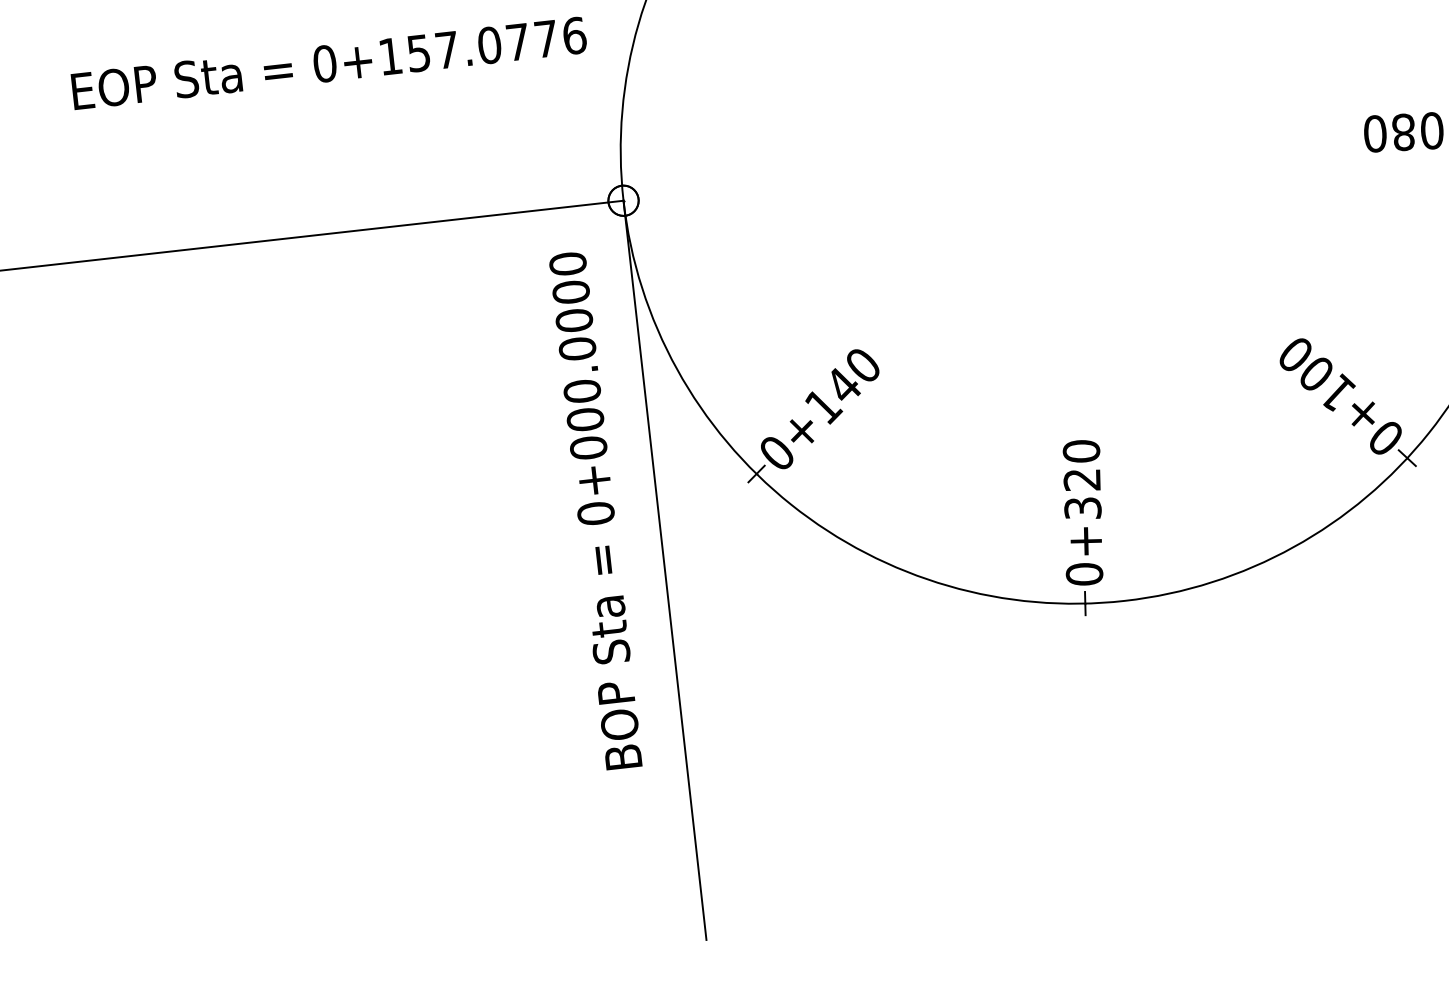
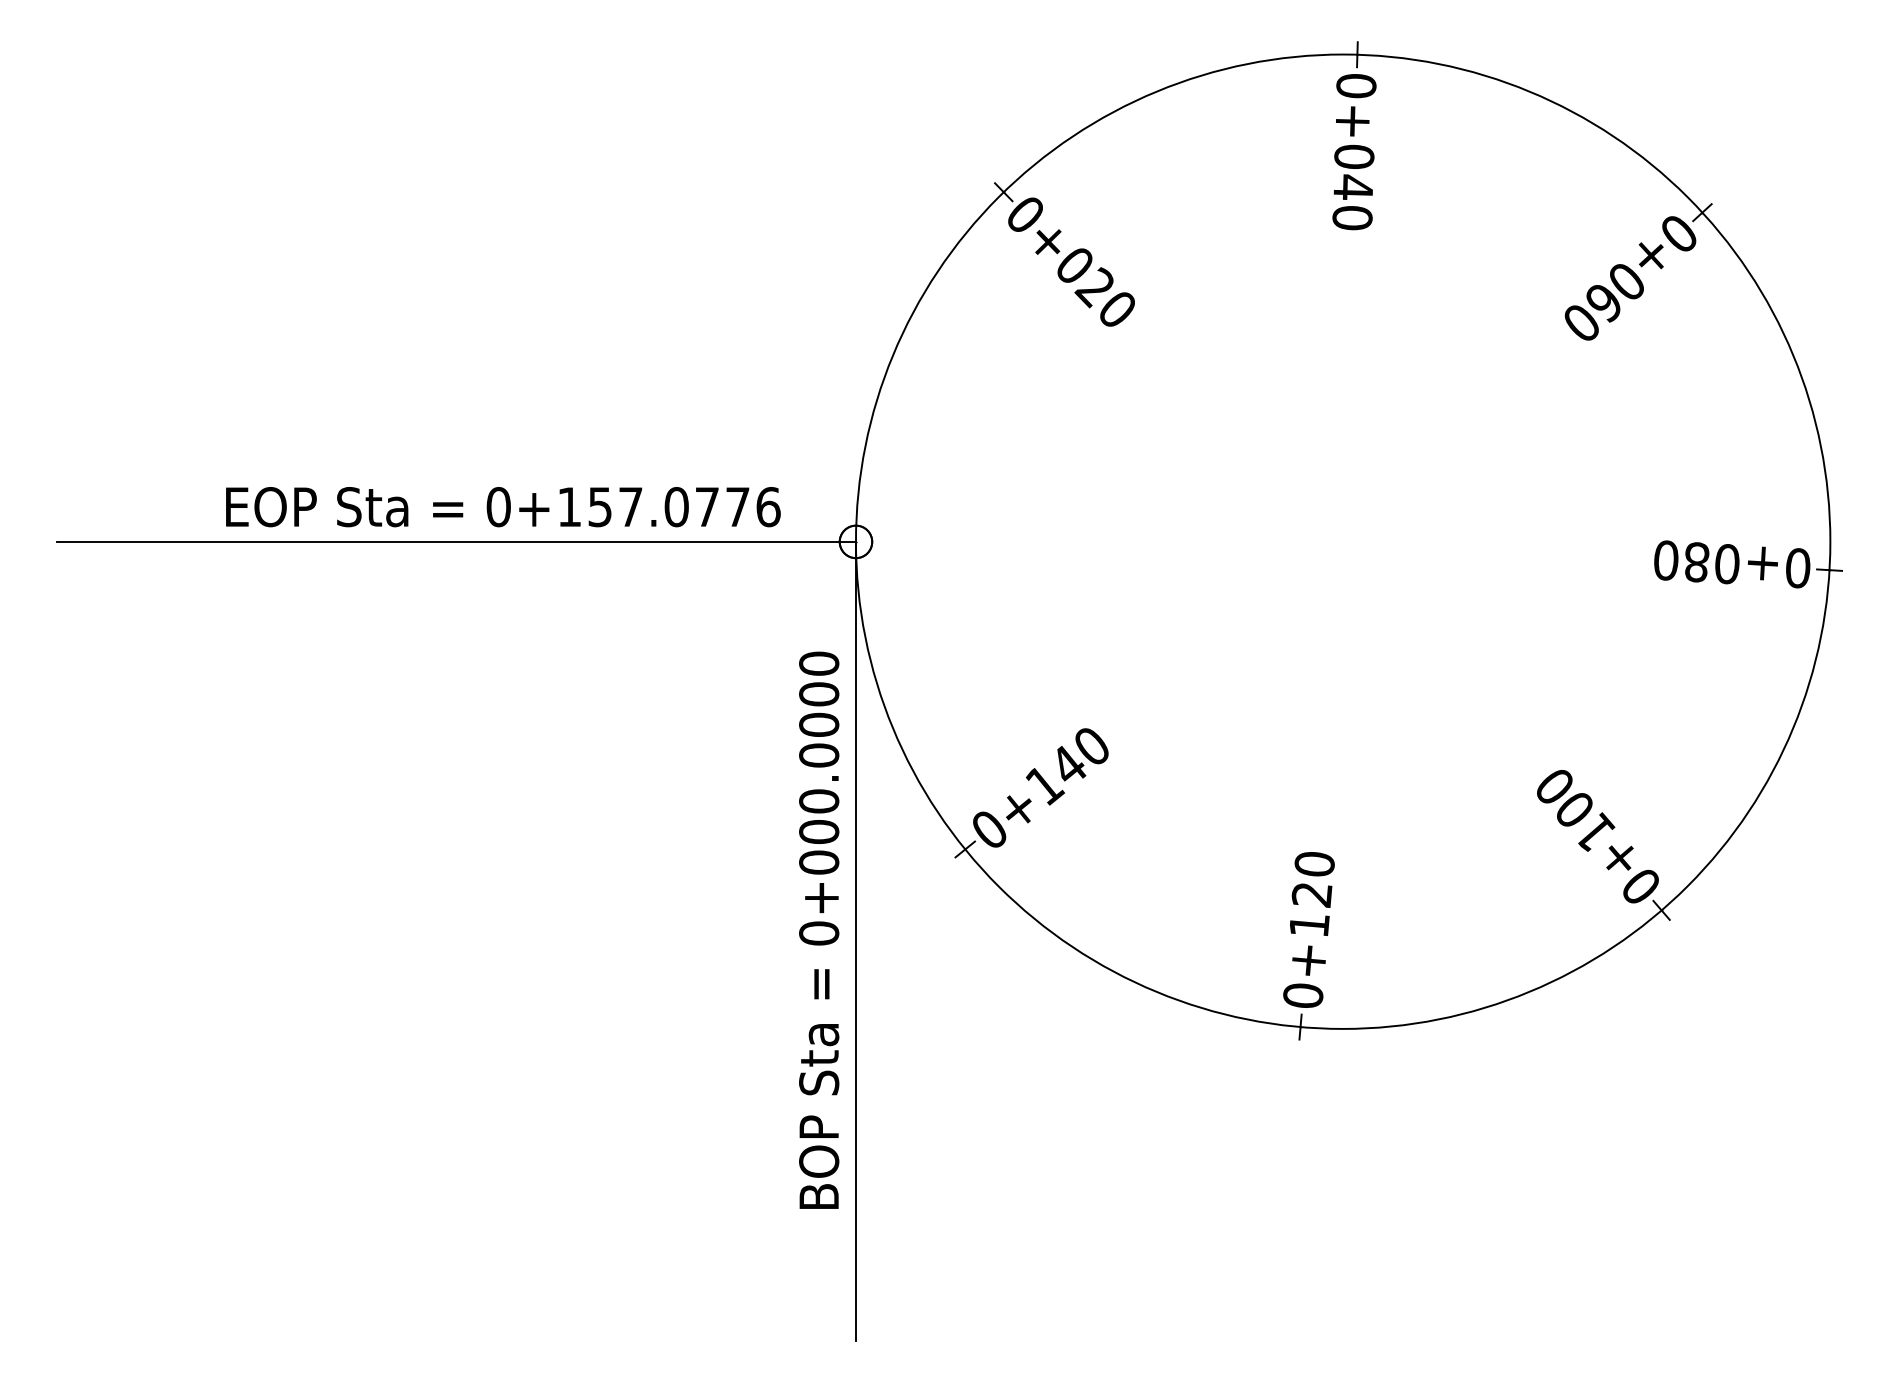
text: (329, 63) -> (503, 507), moved
text: (1083, 508) -> (1309, 925), 0+320 -> 0+120
text: (595, 509) -> (819, 929), moved

